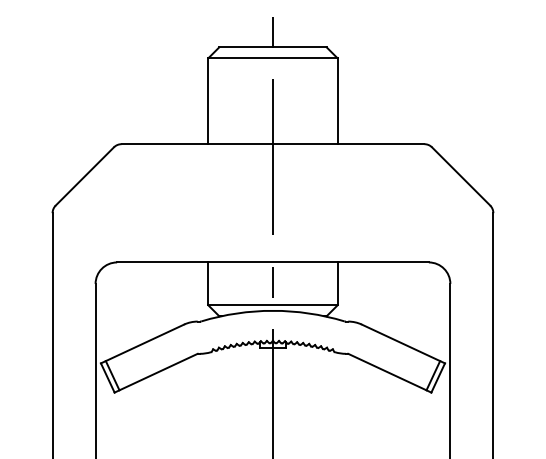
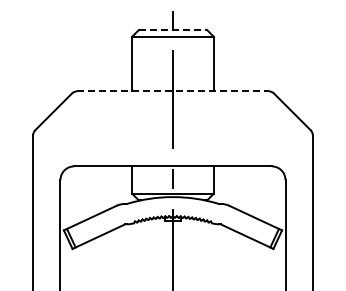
line: (273, 48) -> (173, 30), solid -> dashed
line: (273, 144) -> (173, 91), solid -> dashed

